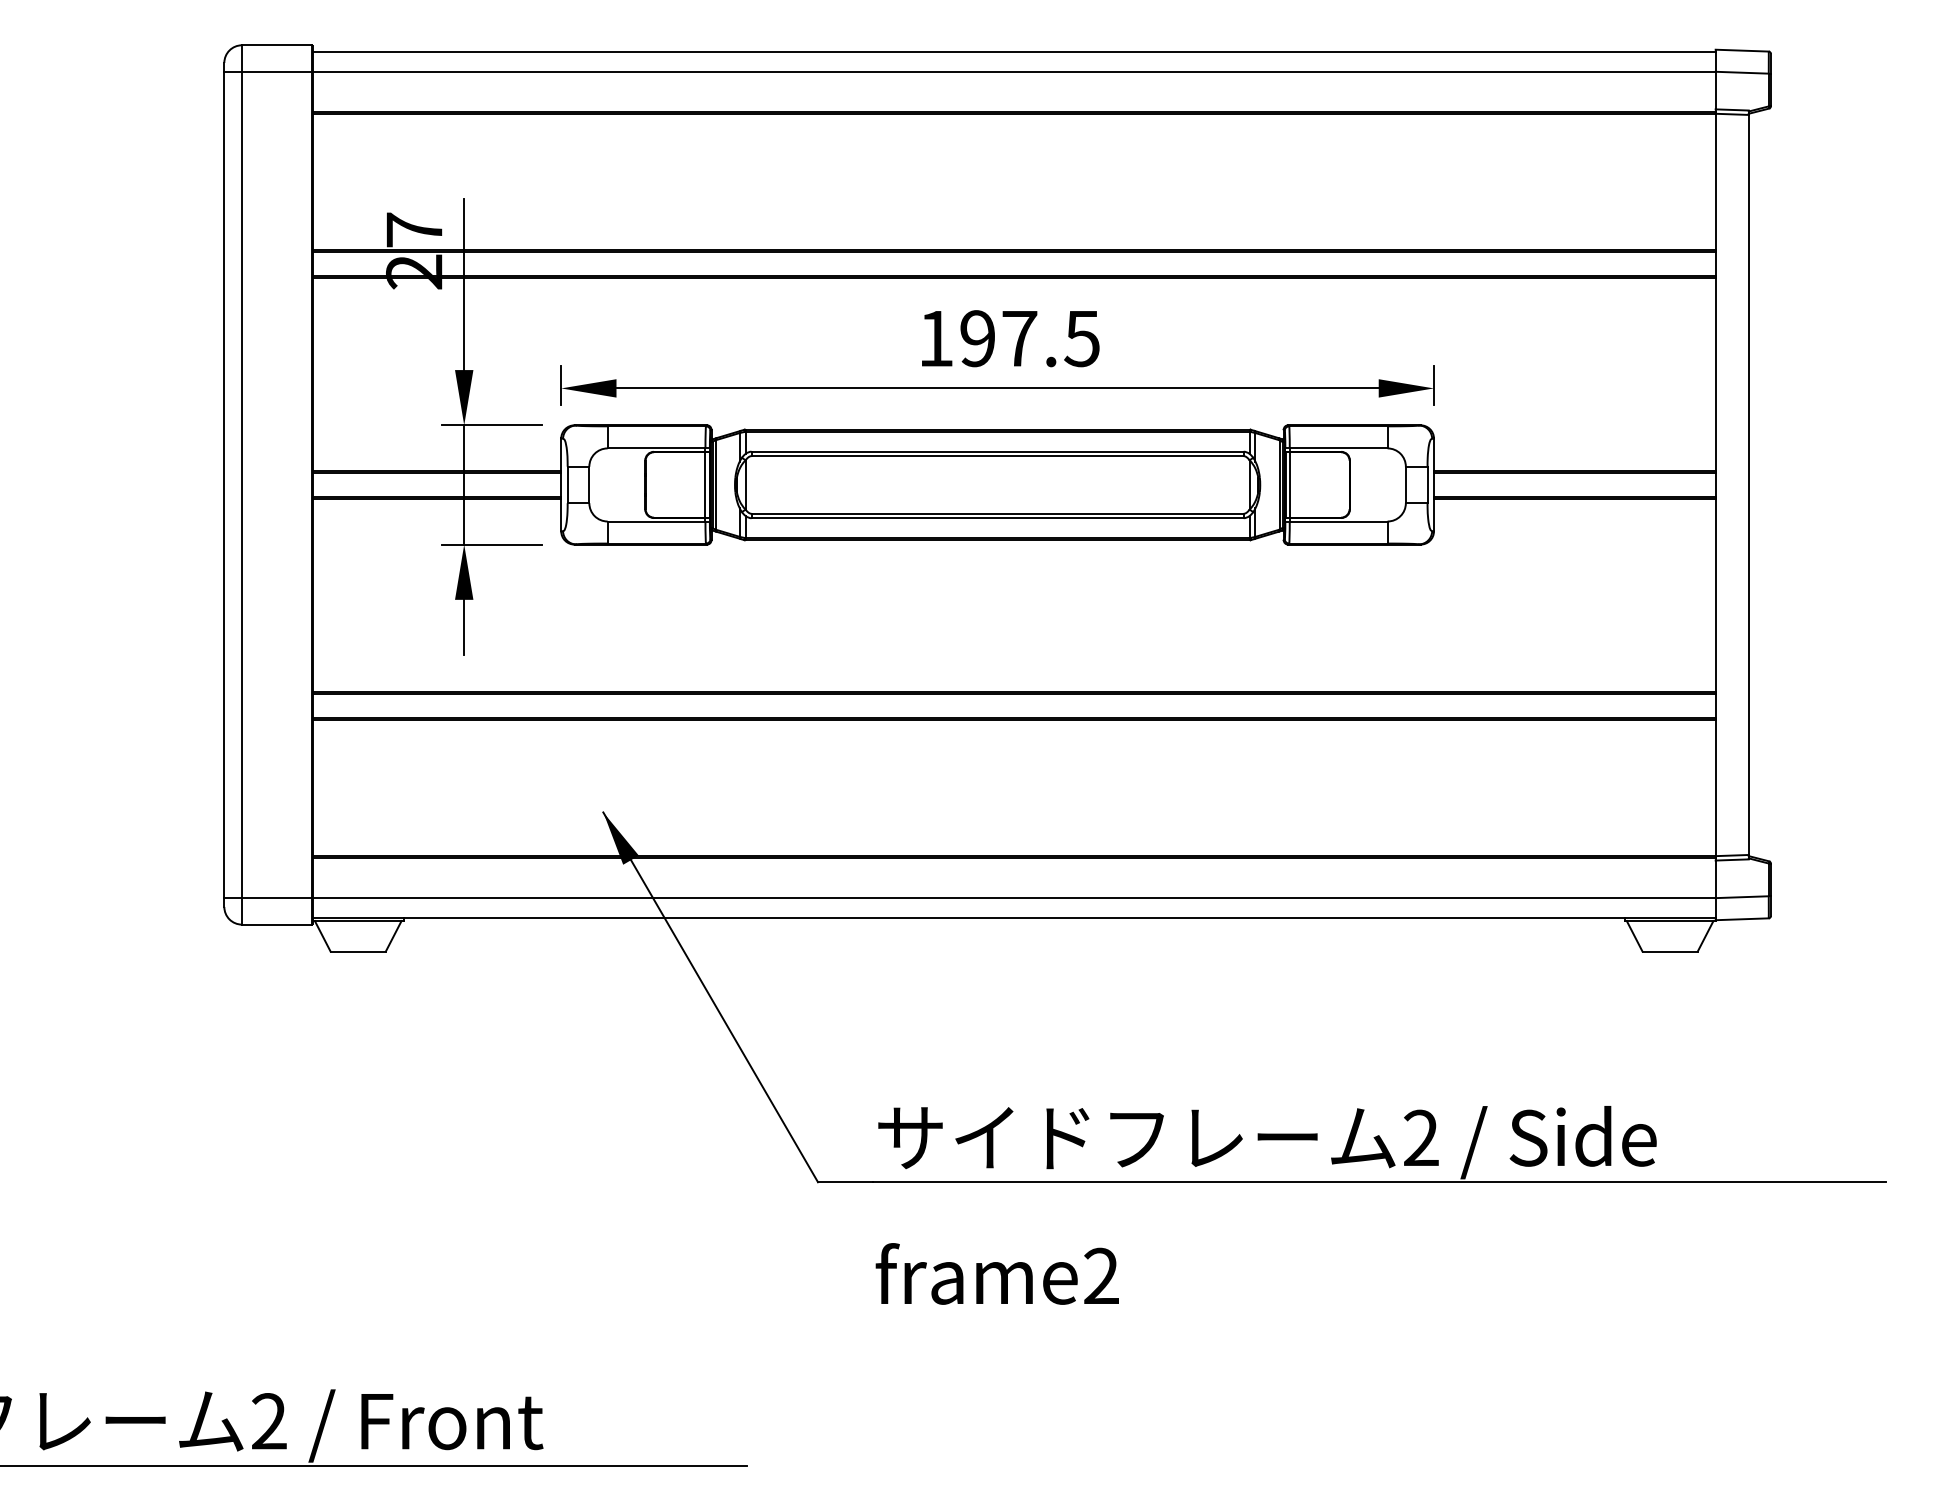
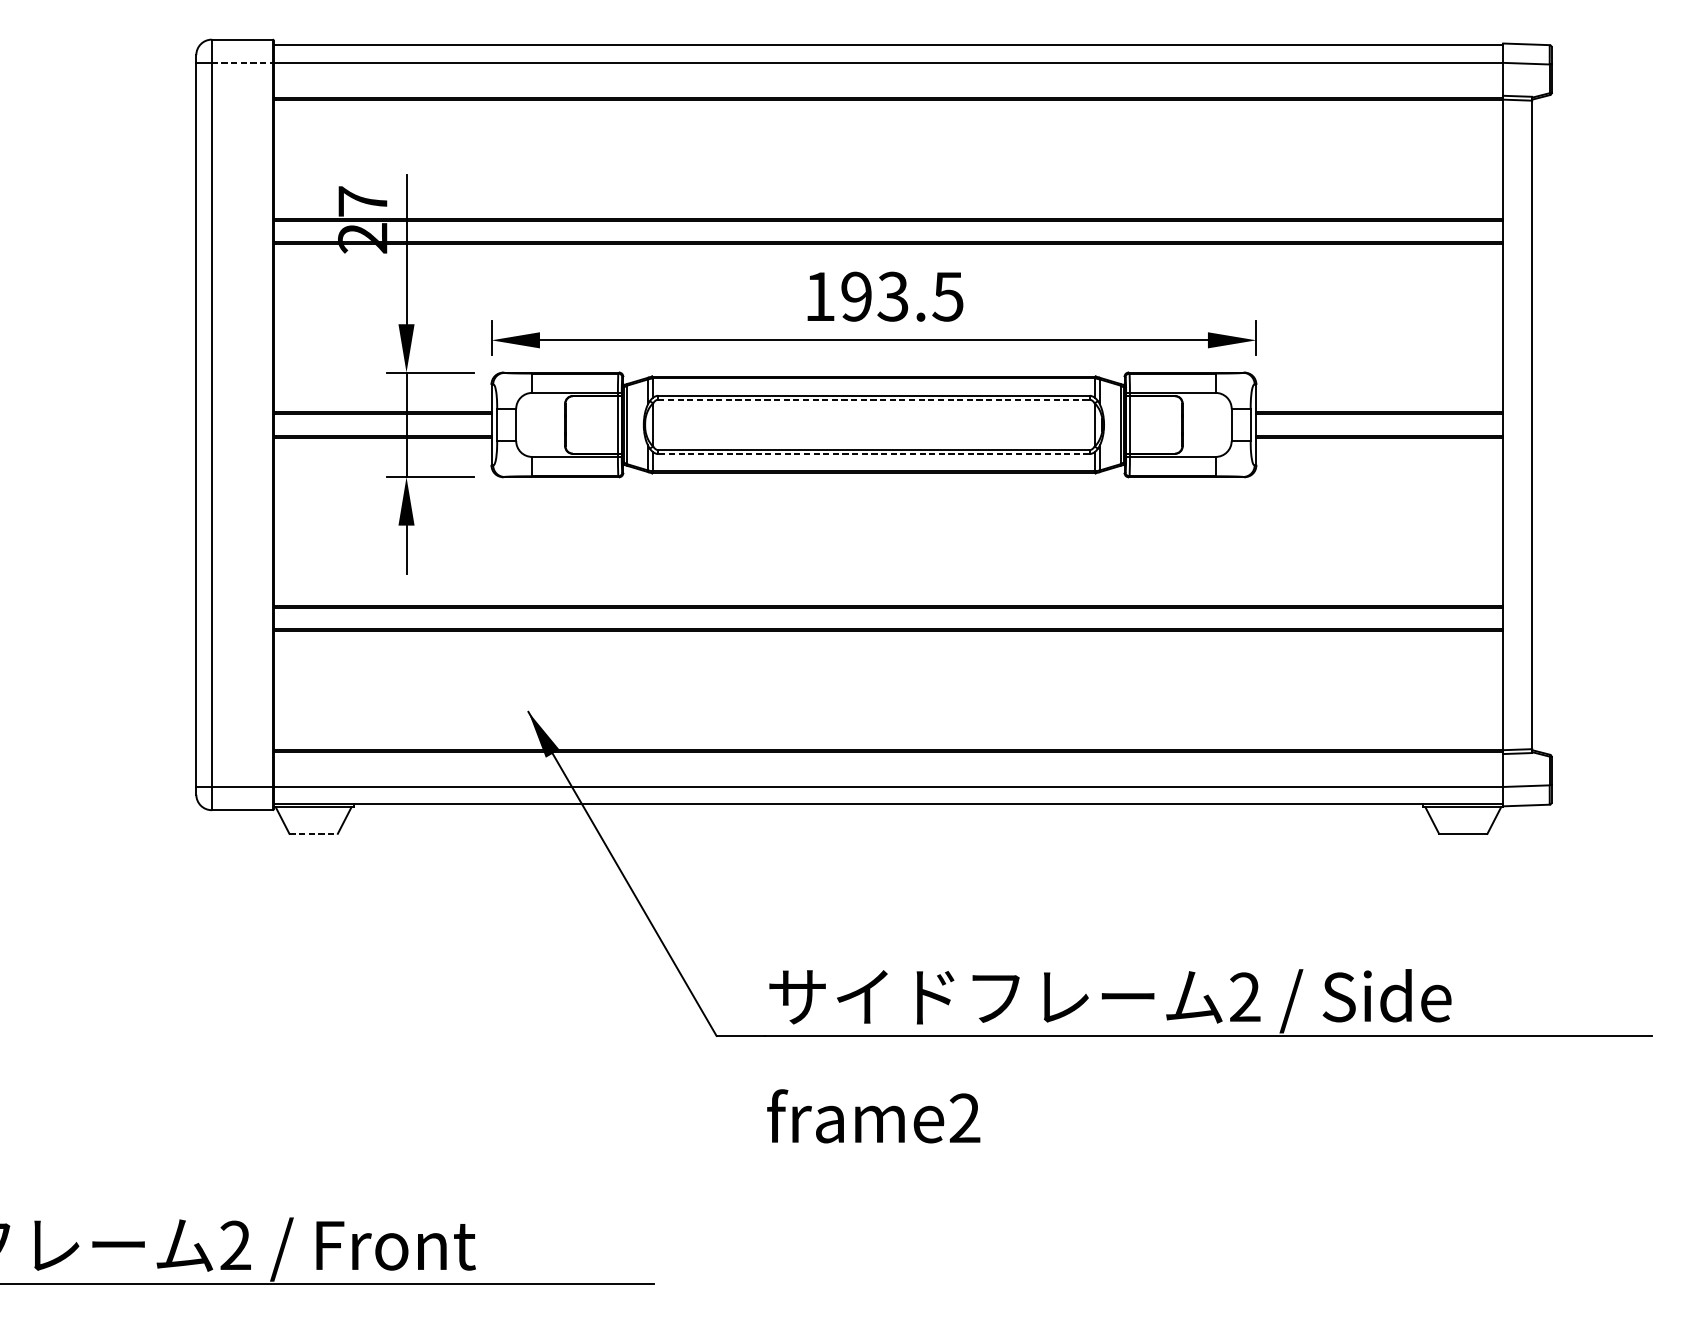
line: (276, 71) -> (242, 62), solid -> dashed
text: (1019, 338) -> (893, 296), 197.5 -> 193.5
line: (998, 456) -> (874, 399), solid -> dashed
line: (997, 518) -> (873, 454), solid -> dashed
line: (358, 951) -> (313, 833), solid -> dashed

